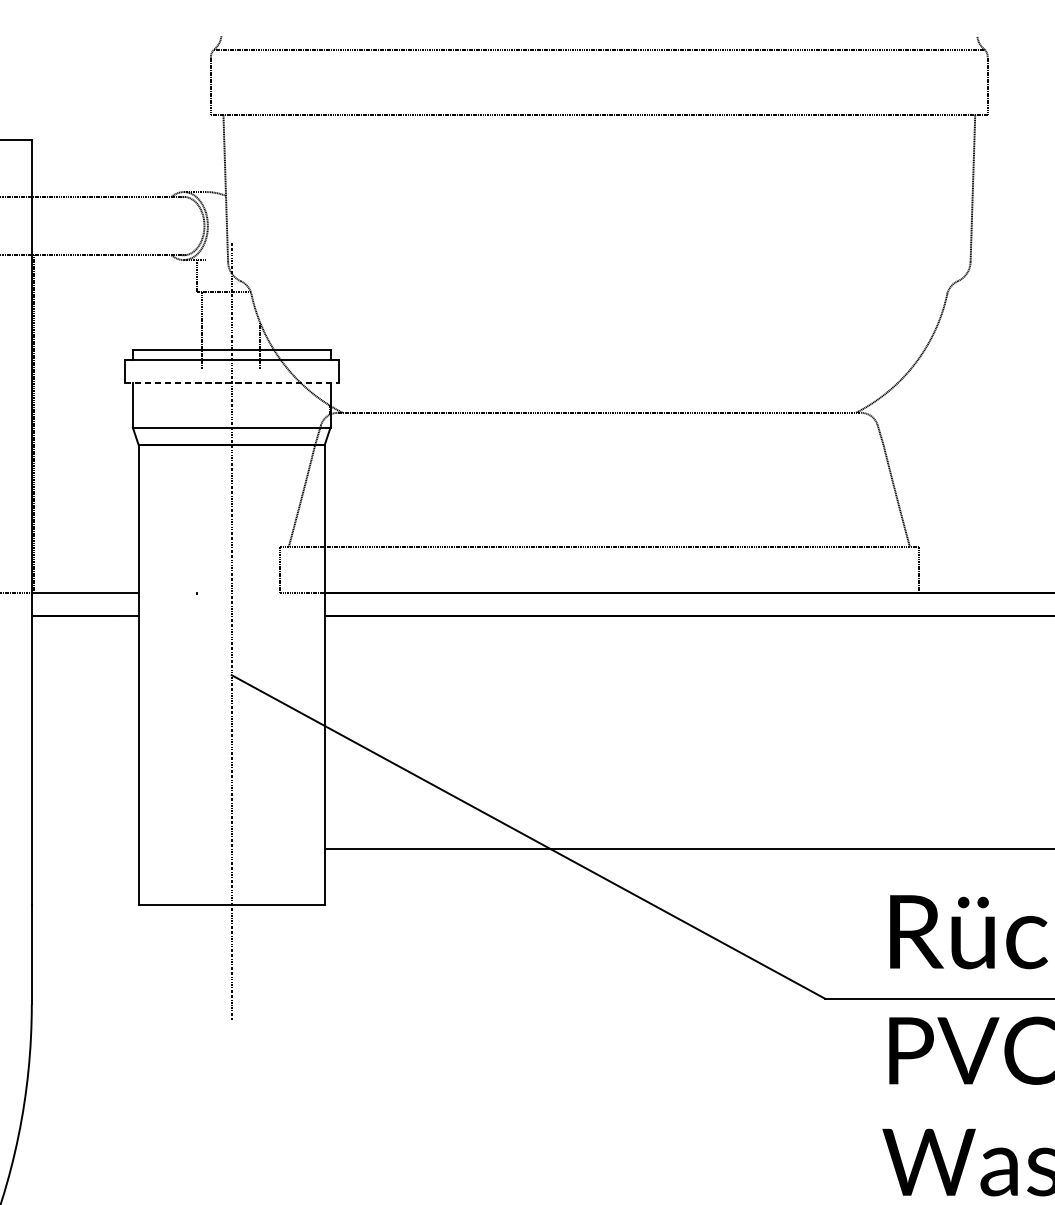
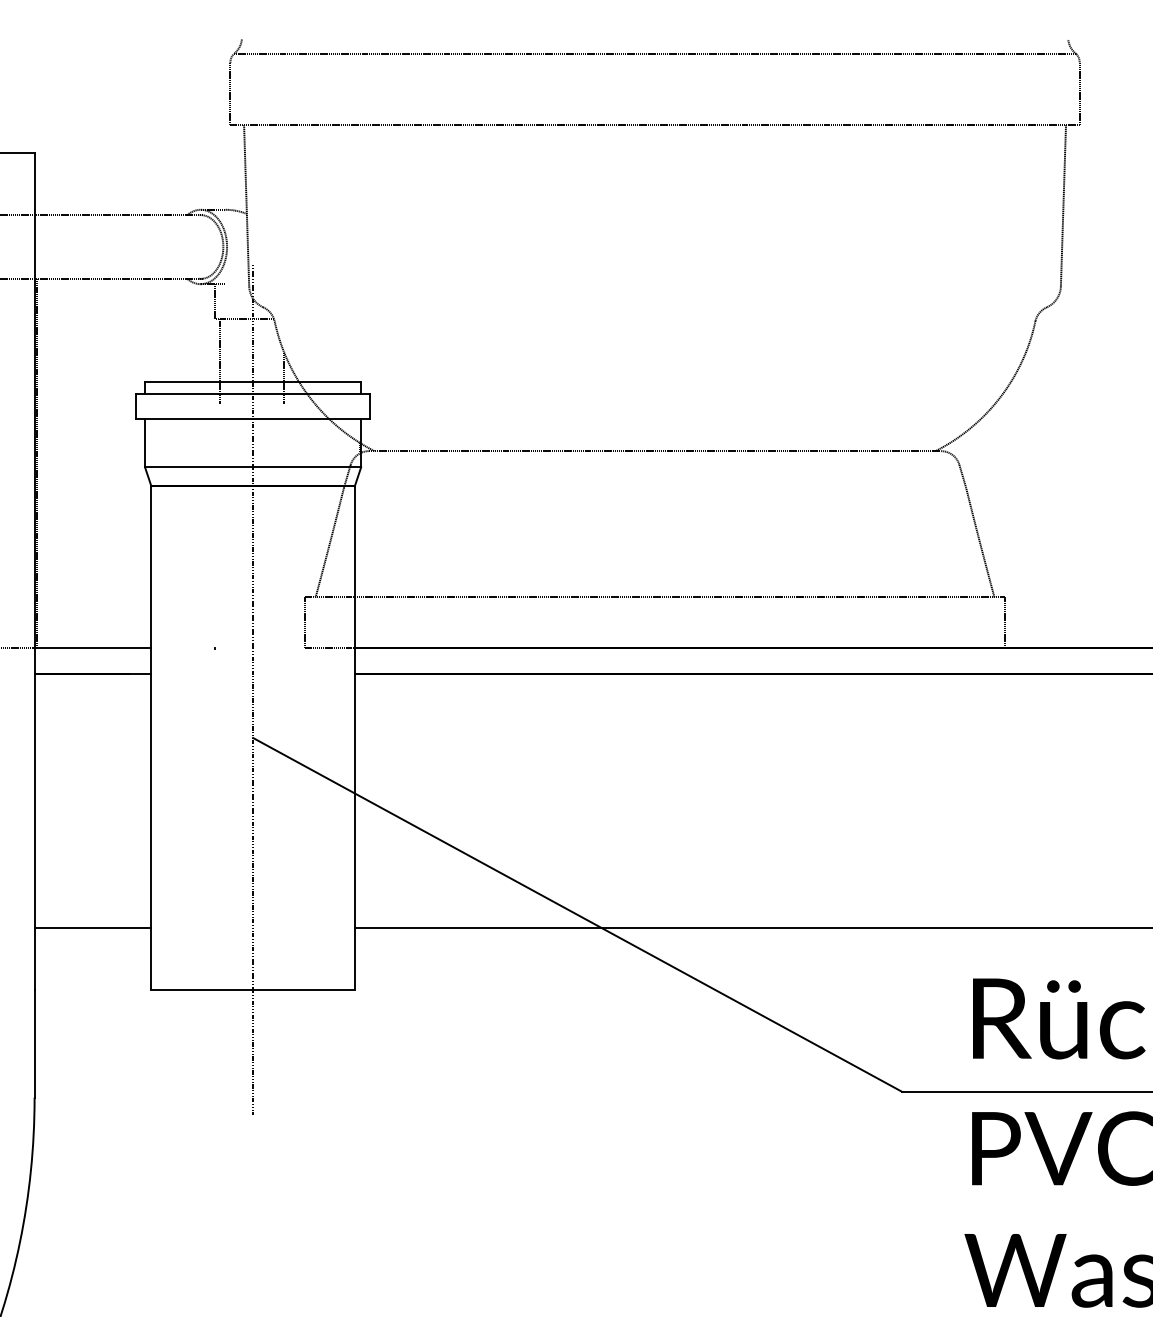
line: (232, 382) -> (253, 418), dashed -> solid
line: (84, 848) -> (92, 927), added

